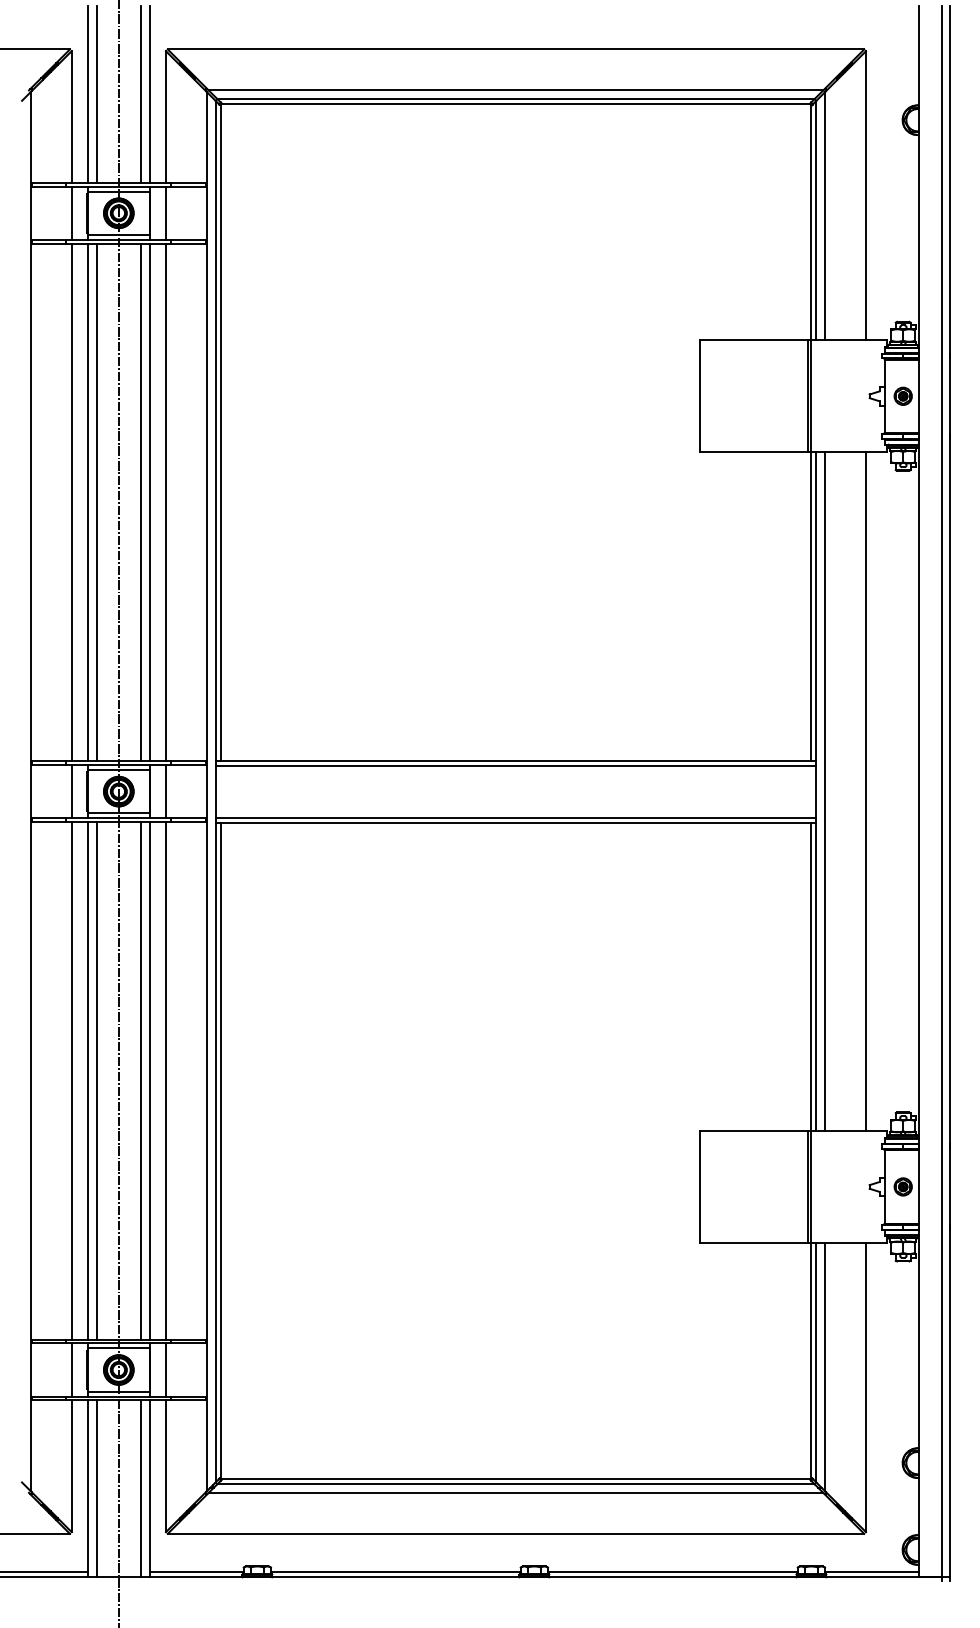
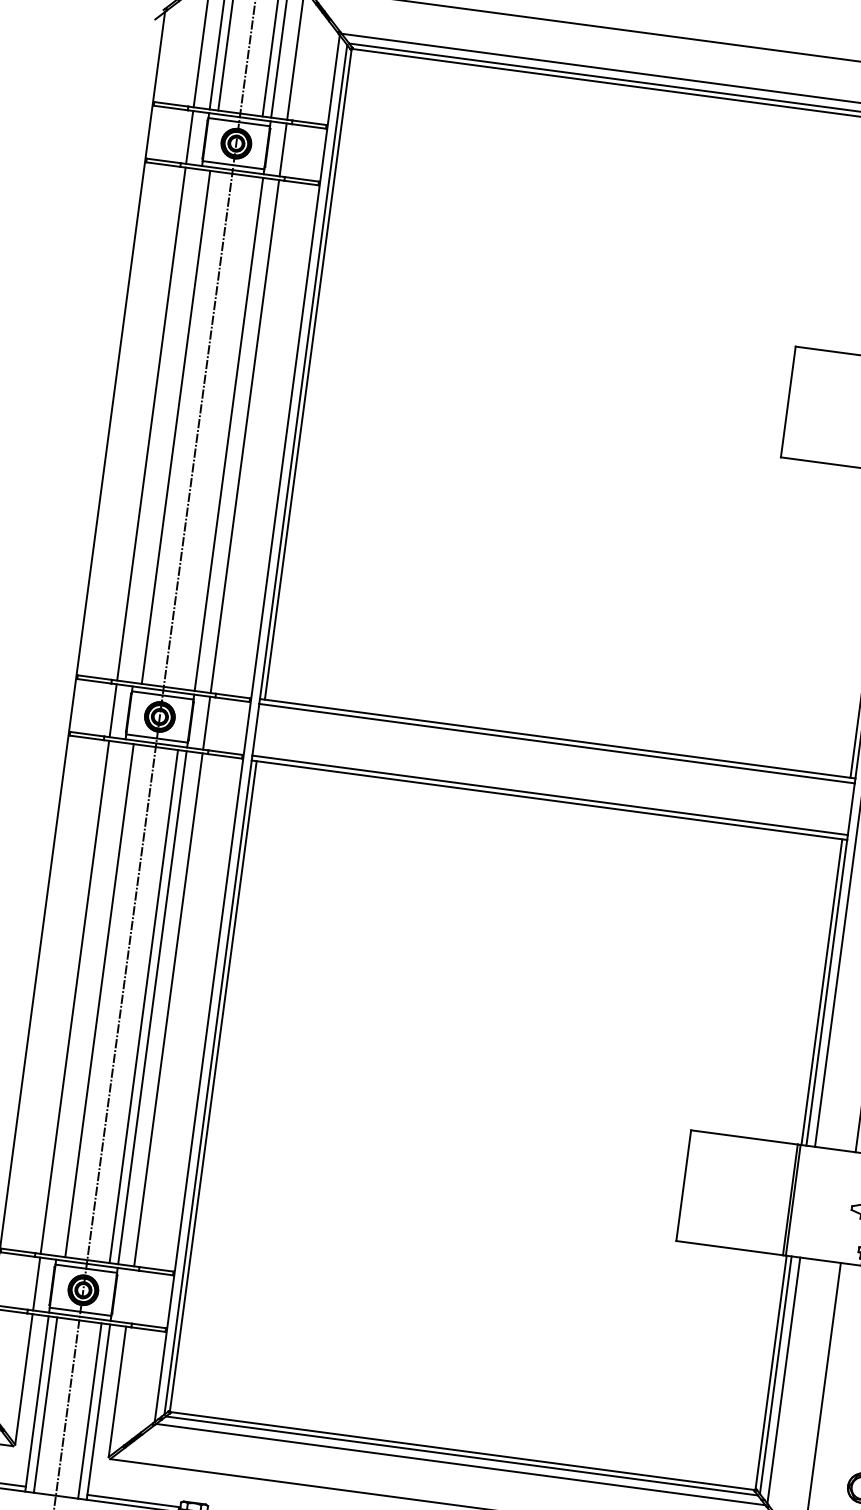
line: (87, 502) -> (167, 426), removed
line: (141, 502) -> (220, 433), removed
line: (87, 1080) -> (90, 999), removed
line: (166, 1369) -> (130, 1296), removed

